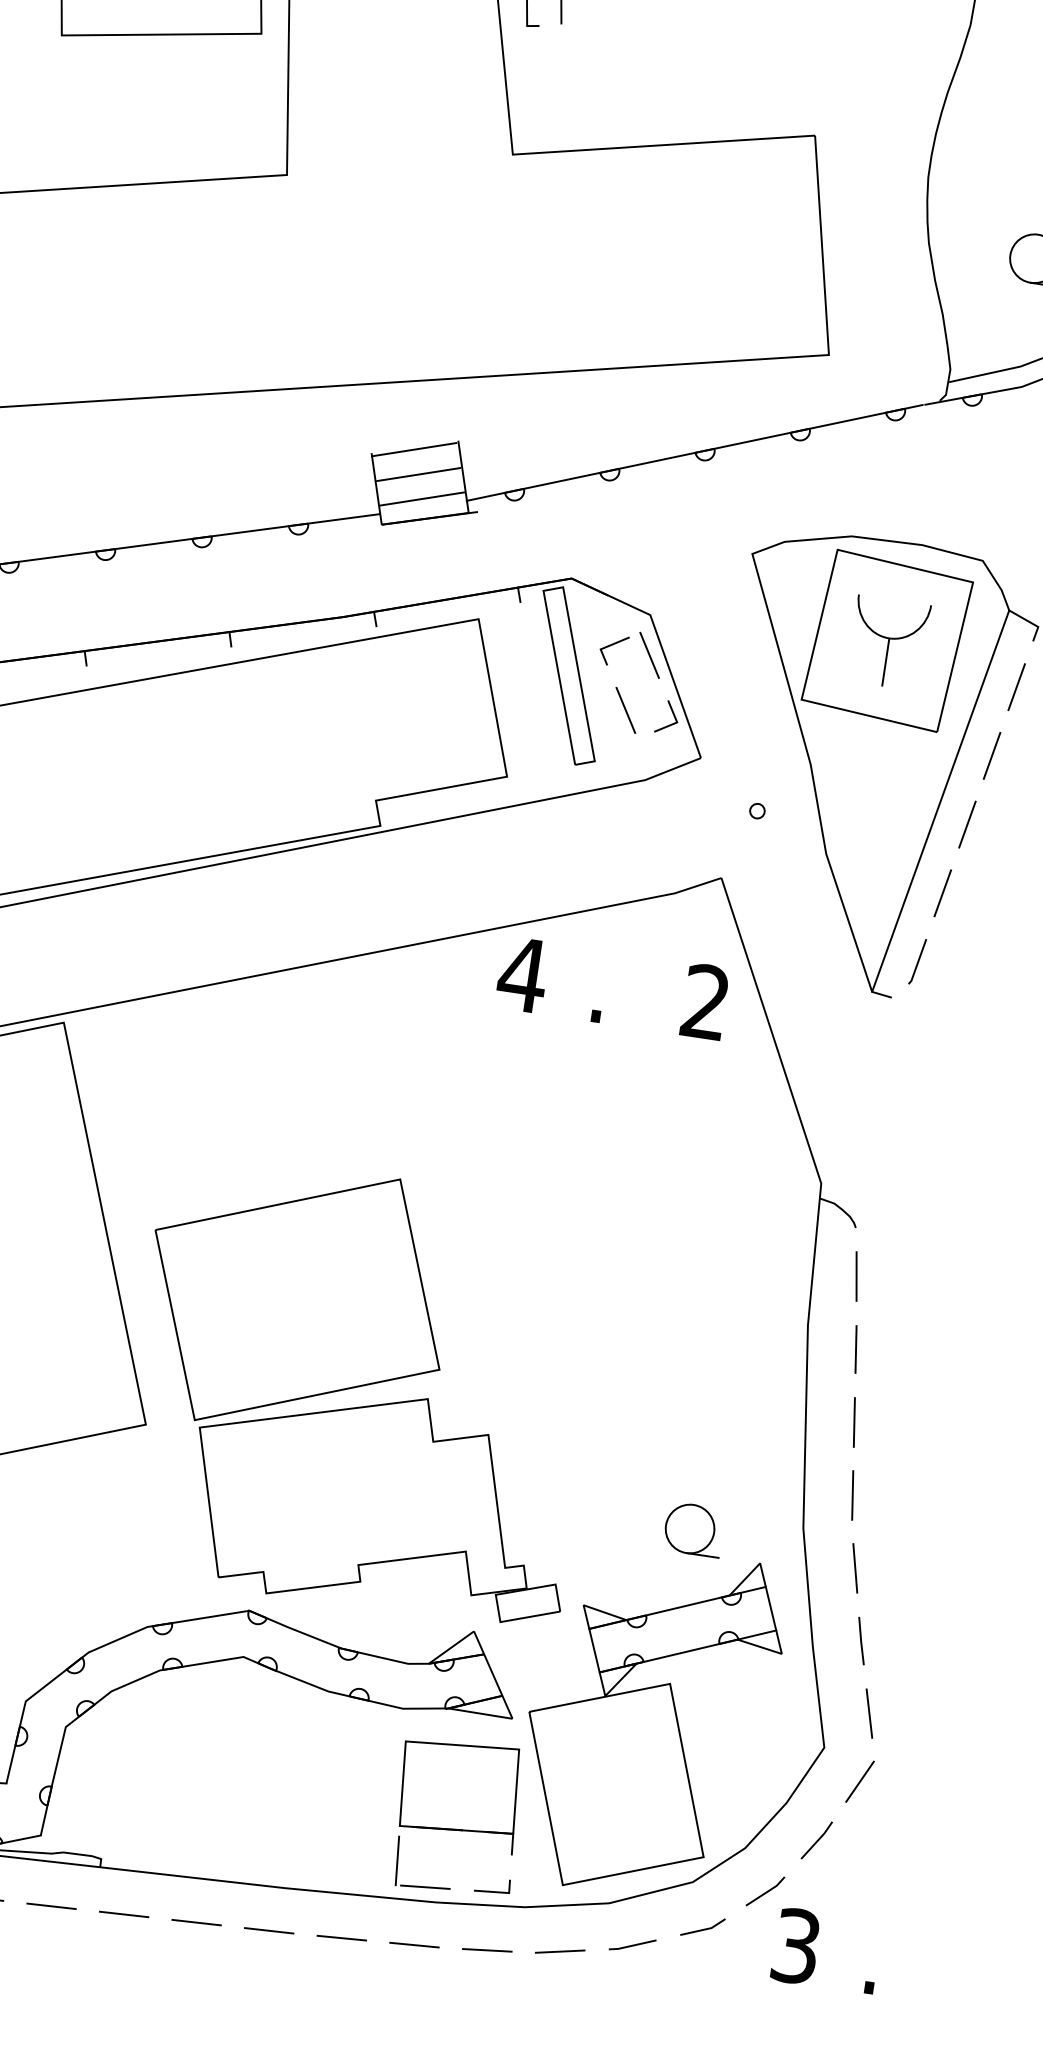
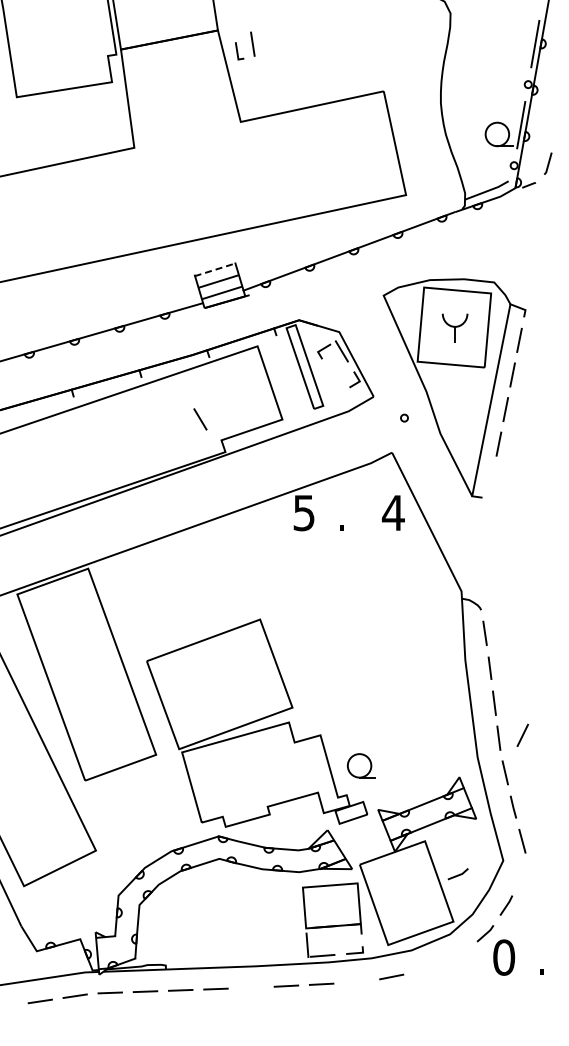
line: (415, 448) -> (215, 269), solid -> dashed
part: (887, 642) -> (454, 328), size x0.7
line: (625, 710) -> (200, 419), moved
line: (917, 961) -> (491, 478), removed
text: (521, 975) -> (303, 513), 4 -> 5
text: (706, 1001) -> (393, 512), 2 -> 4
part: (694, 1528) -> (361, 765), moved
line: (859, 1779) -> (522, 734), moved
line: (701, 1927) -> (457, 874), moved
line: (267, 1929) -> (250, 987), removed
line: (632, 1944) -> (425, 968), removed
text: (797, 1946) -> (504, 957), 3 -> 0
line: (486, 1950) -> (356, 981), removed

